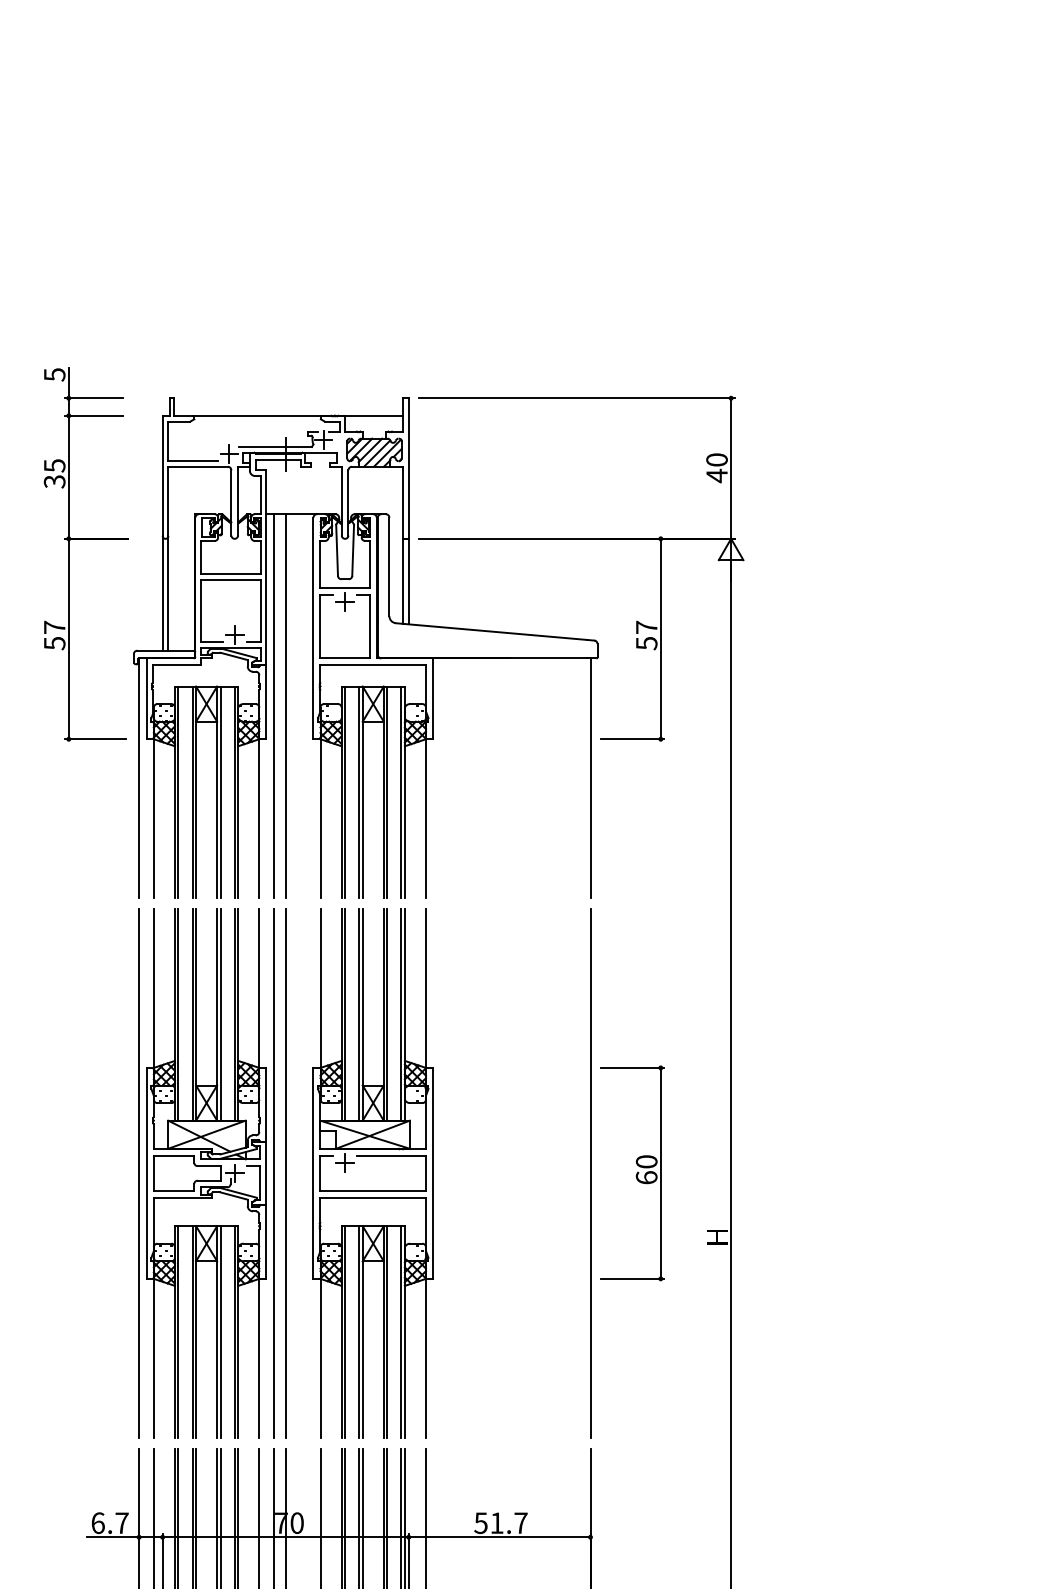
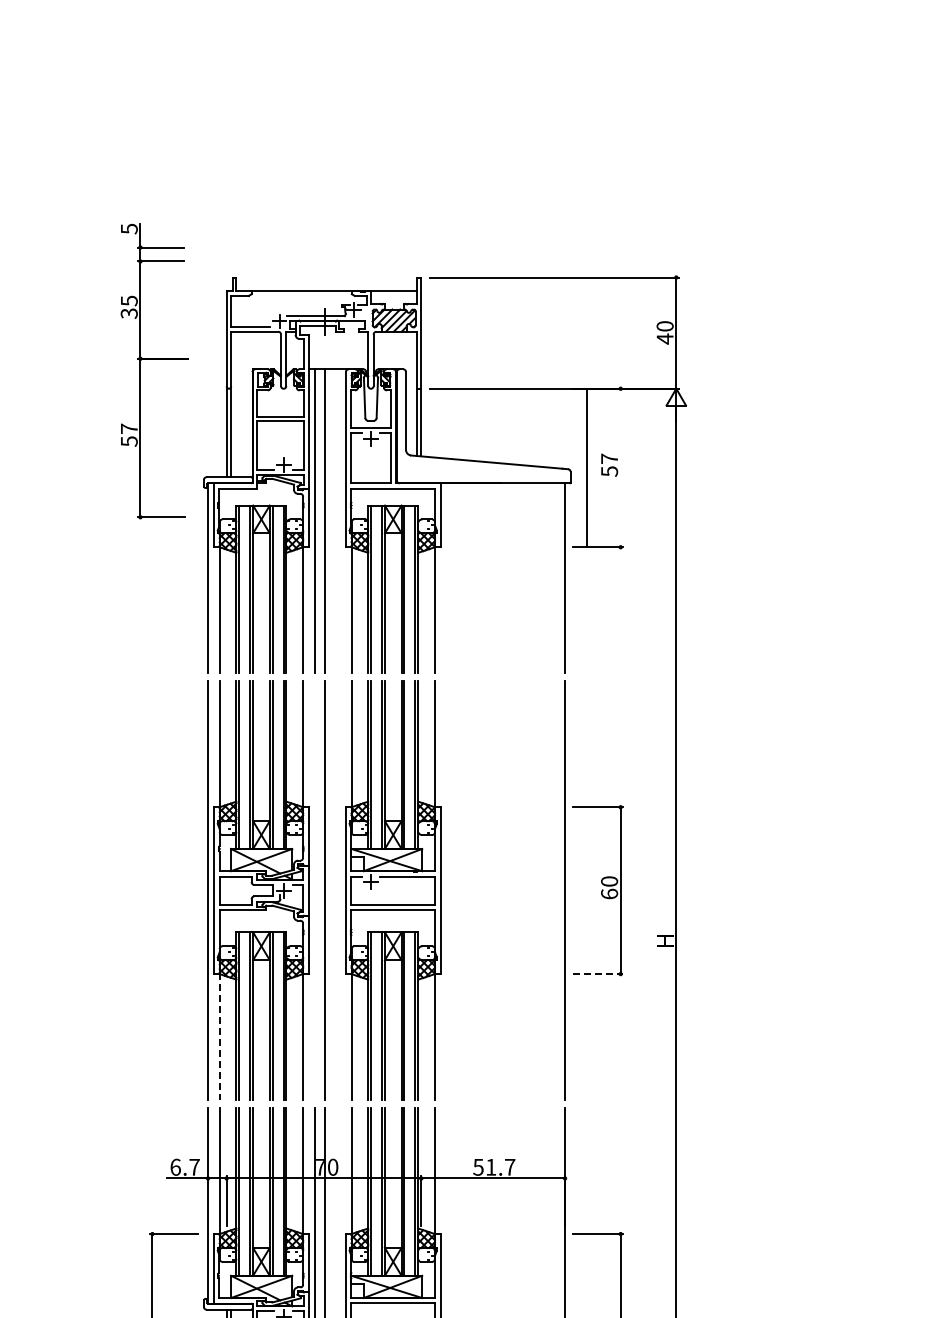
part: (86, 539) -> (154, 359), moved
line: (660, 638) -> (586, 467), moved
line: (273, 1173) -> (314, 890), removed
line: (632, 1279) -> (598, 974), solid -> dashed
line: (153, 1357) -> (219, 1036), solid -> dashed

